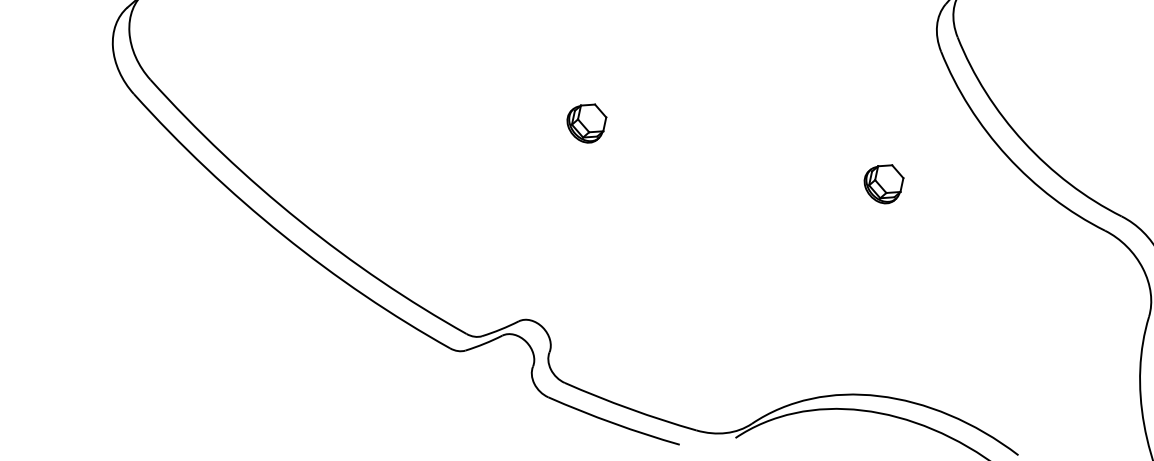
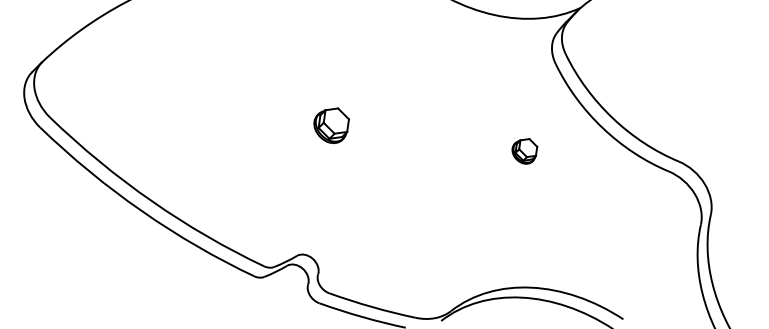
part: (586, 122) -> (331, 125), size x1.4

